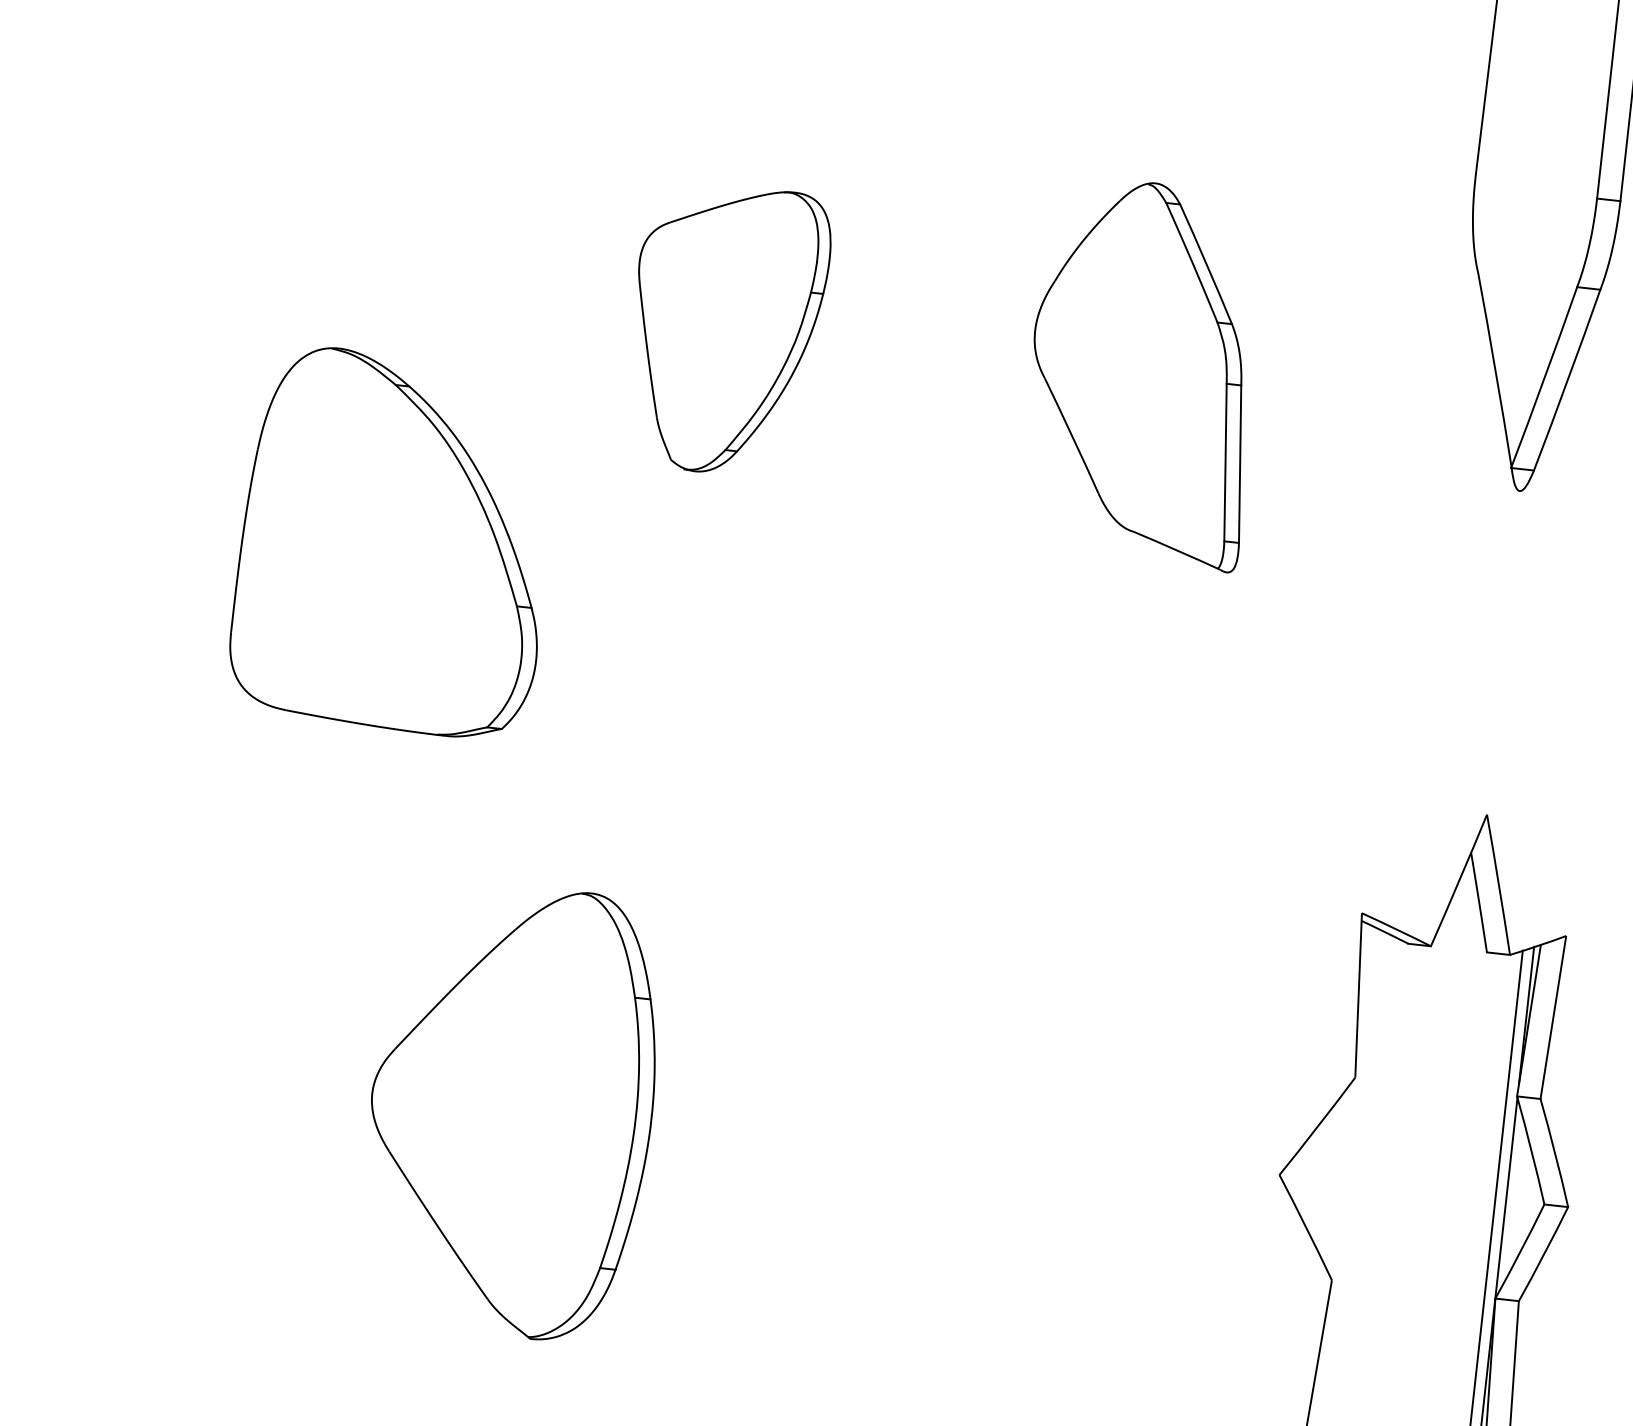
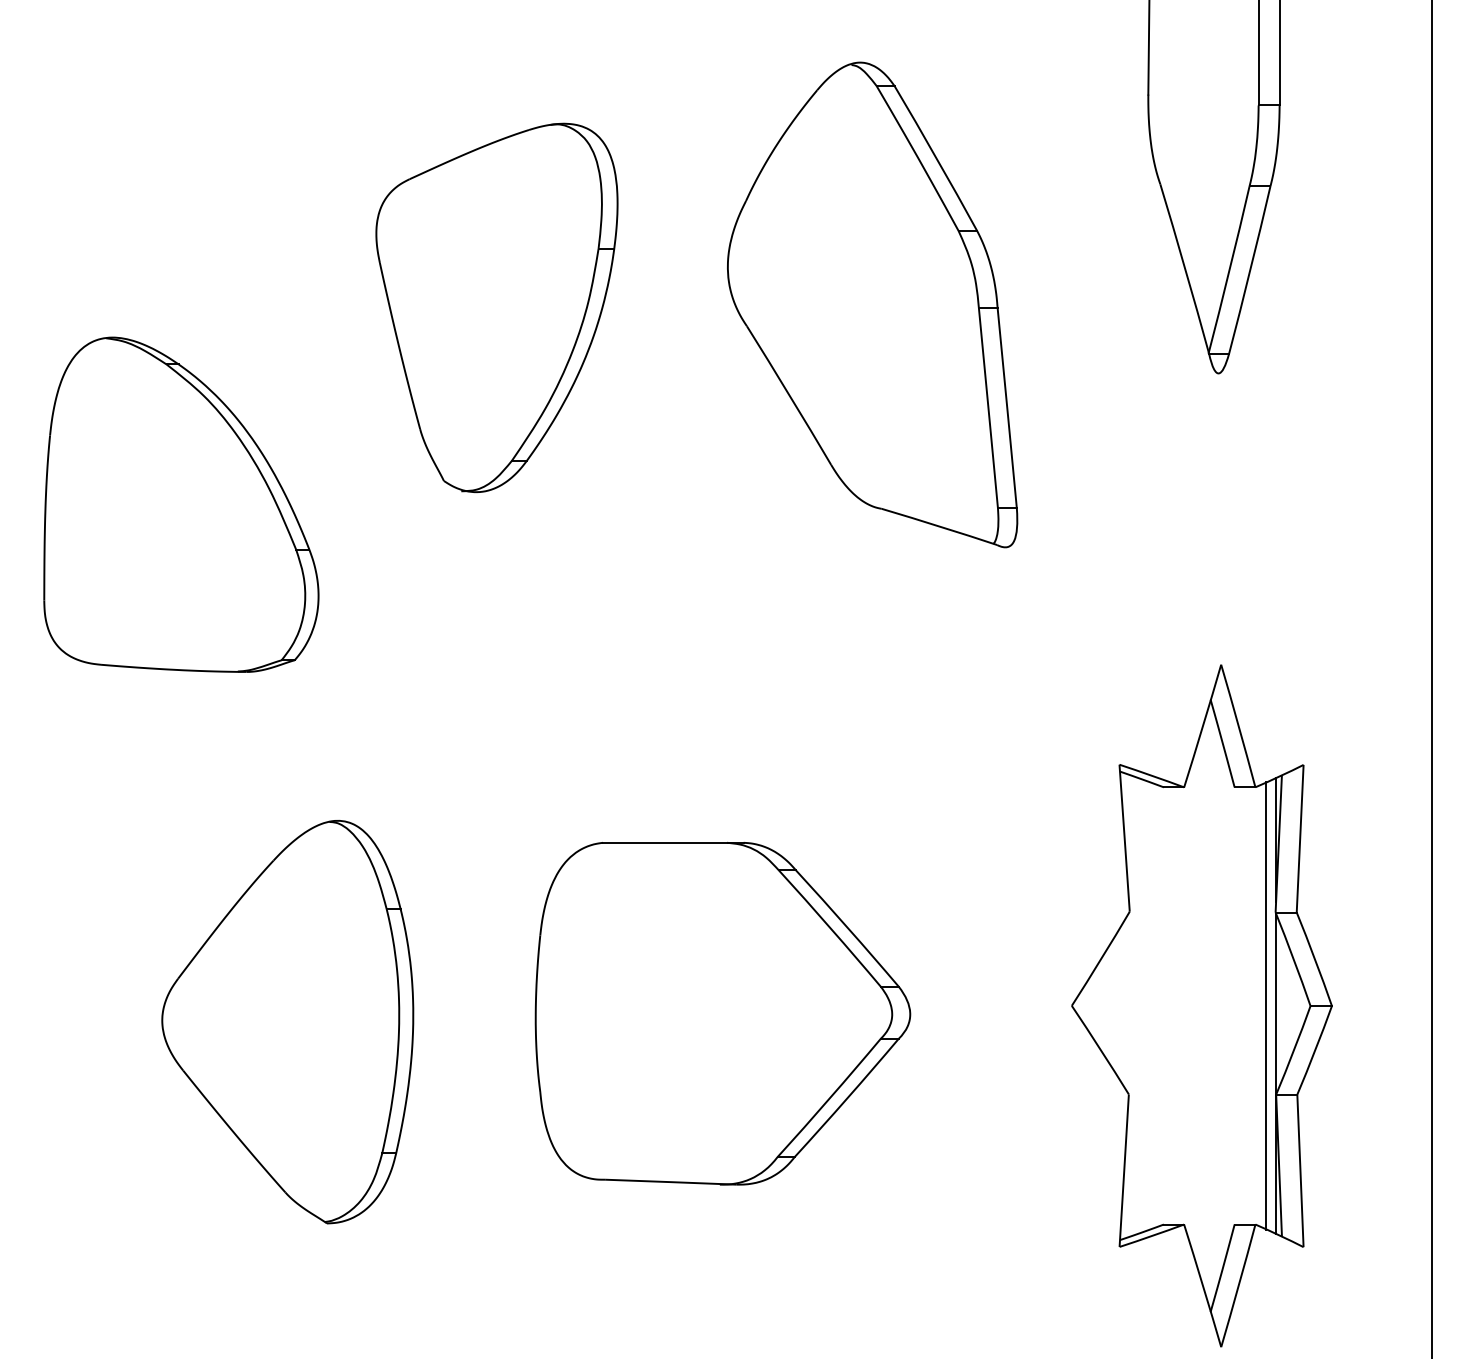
part: (726, 329) -> (496, 307), size x1.43
part: (1144, 372) -> (872, 304), size x1.43
part: (395, 542) -> (181, 504), moved
part: (511, 1111) -> (287, 1022), moved
part: (890, 1140) -> (722, 1013), added

